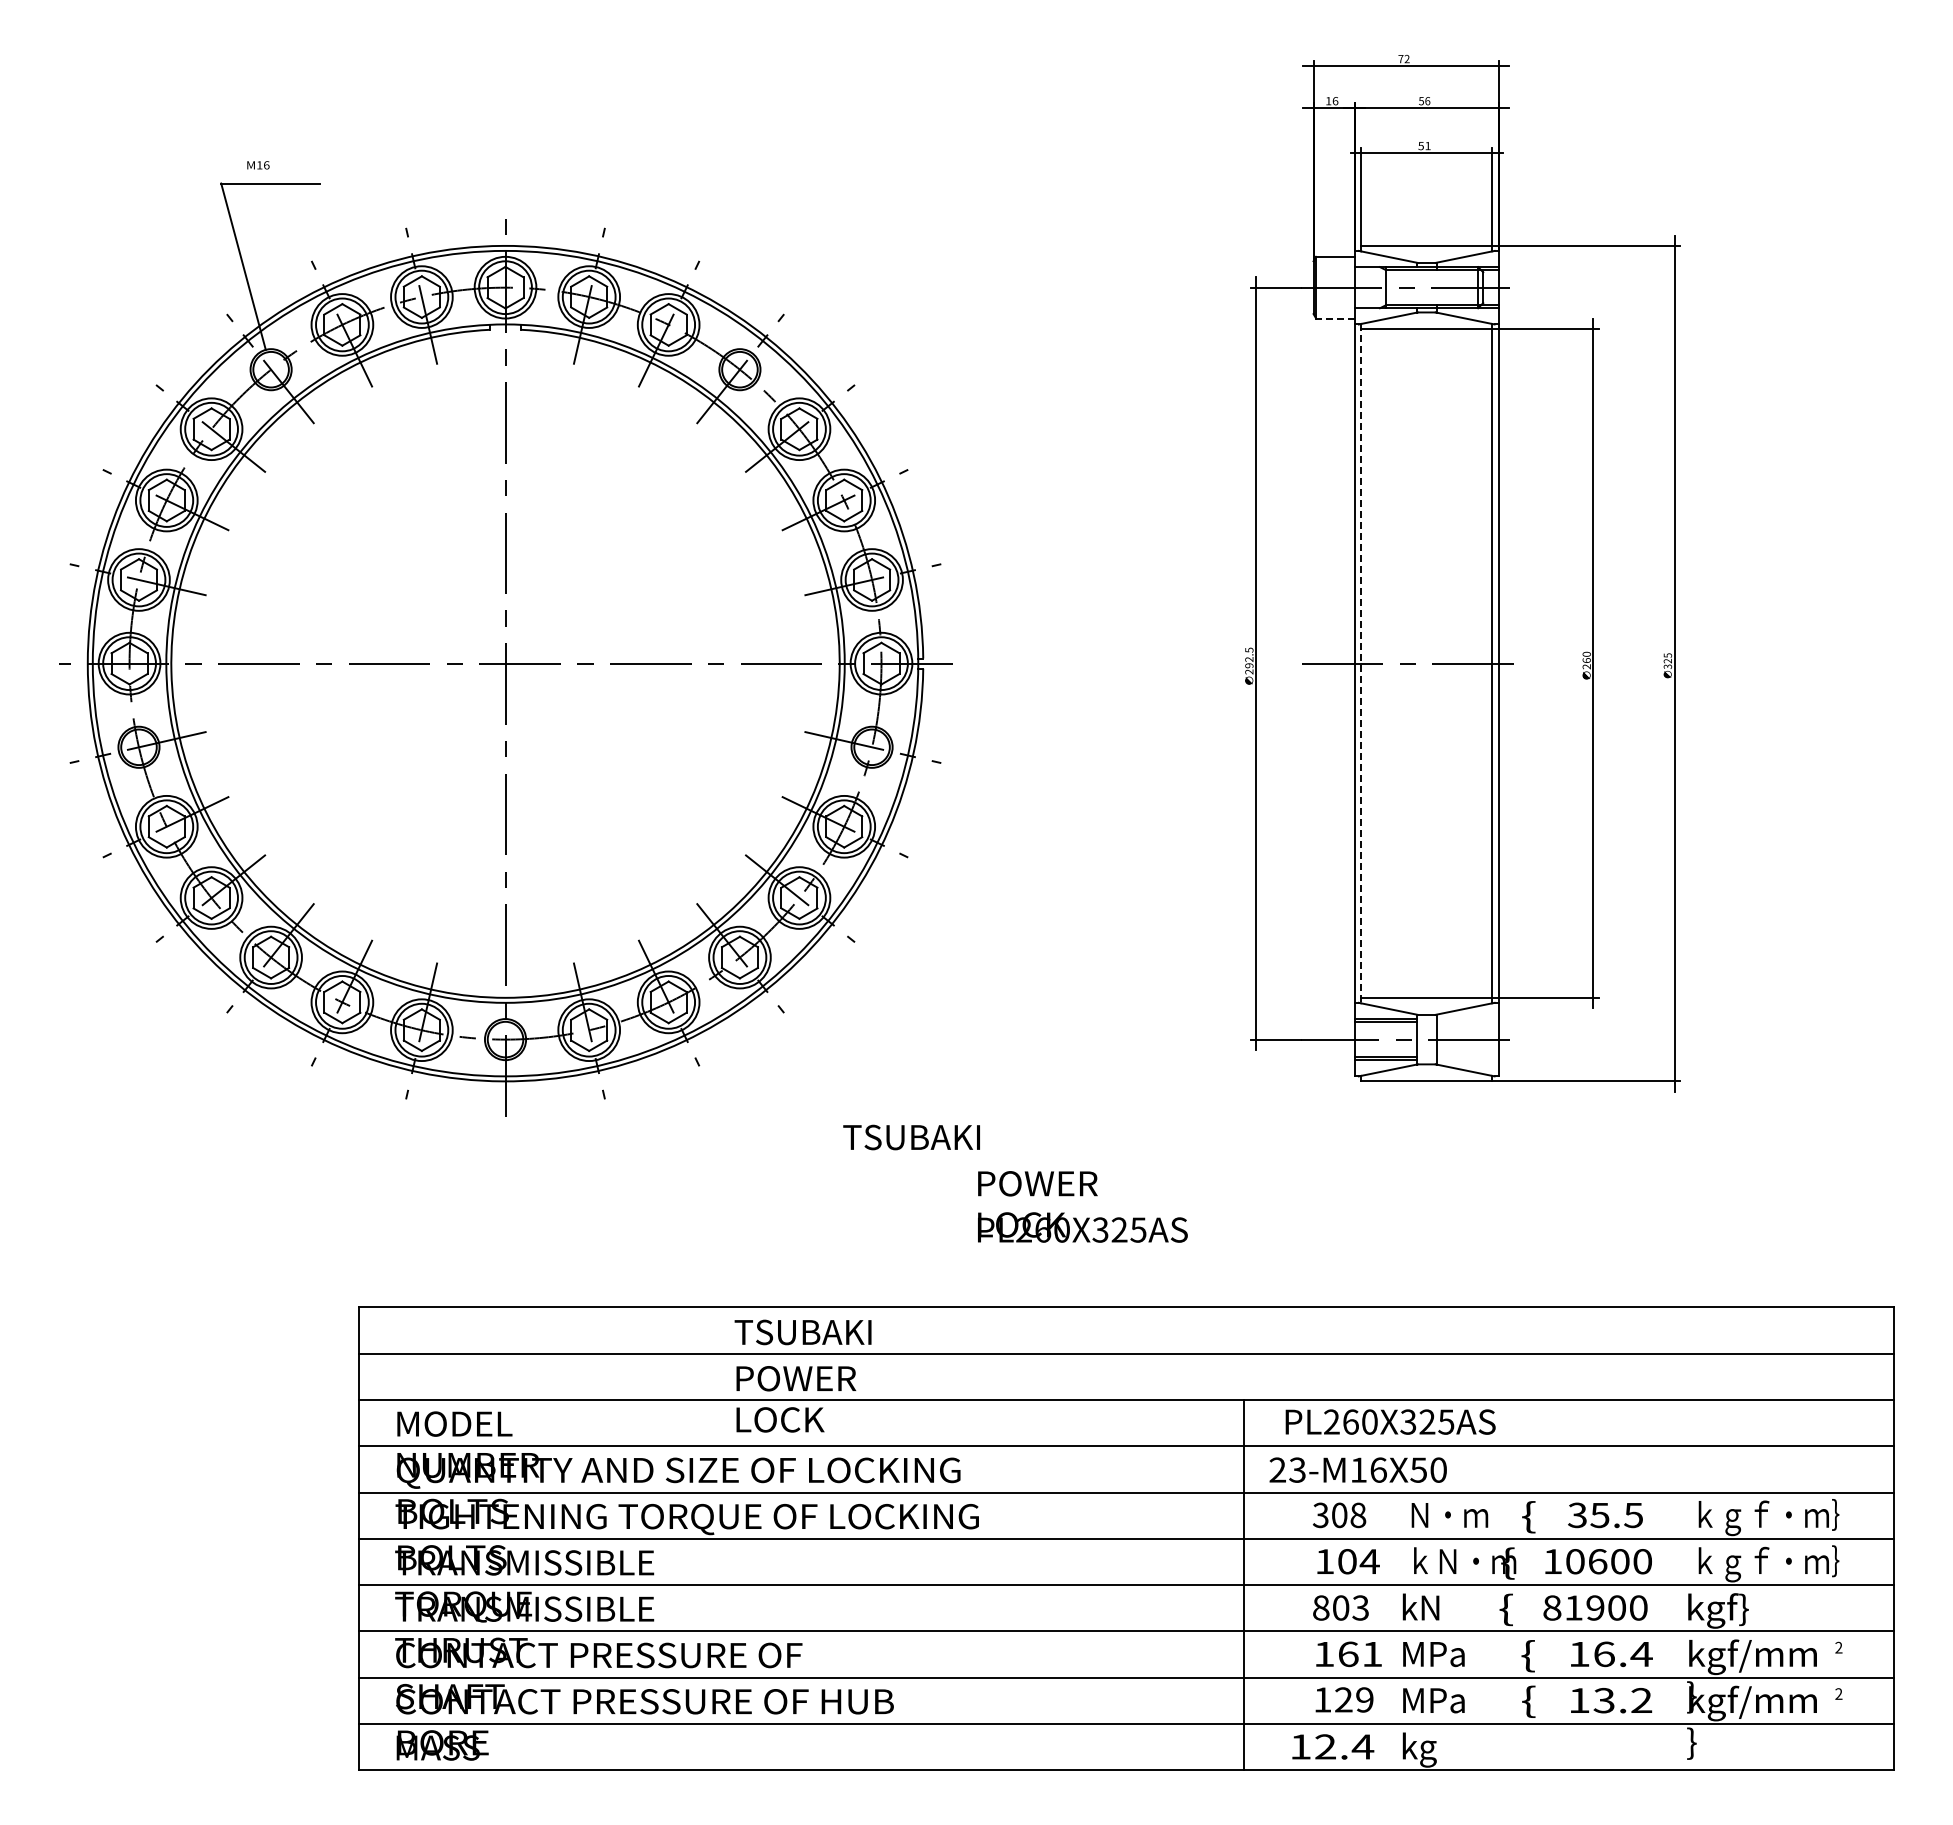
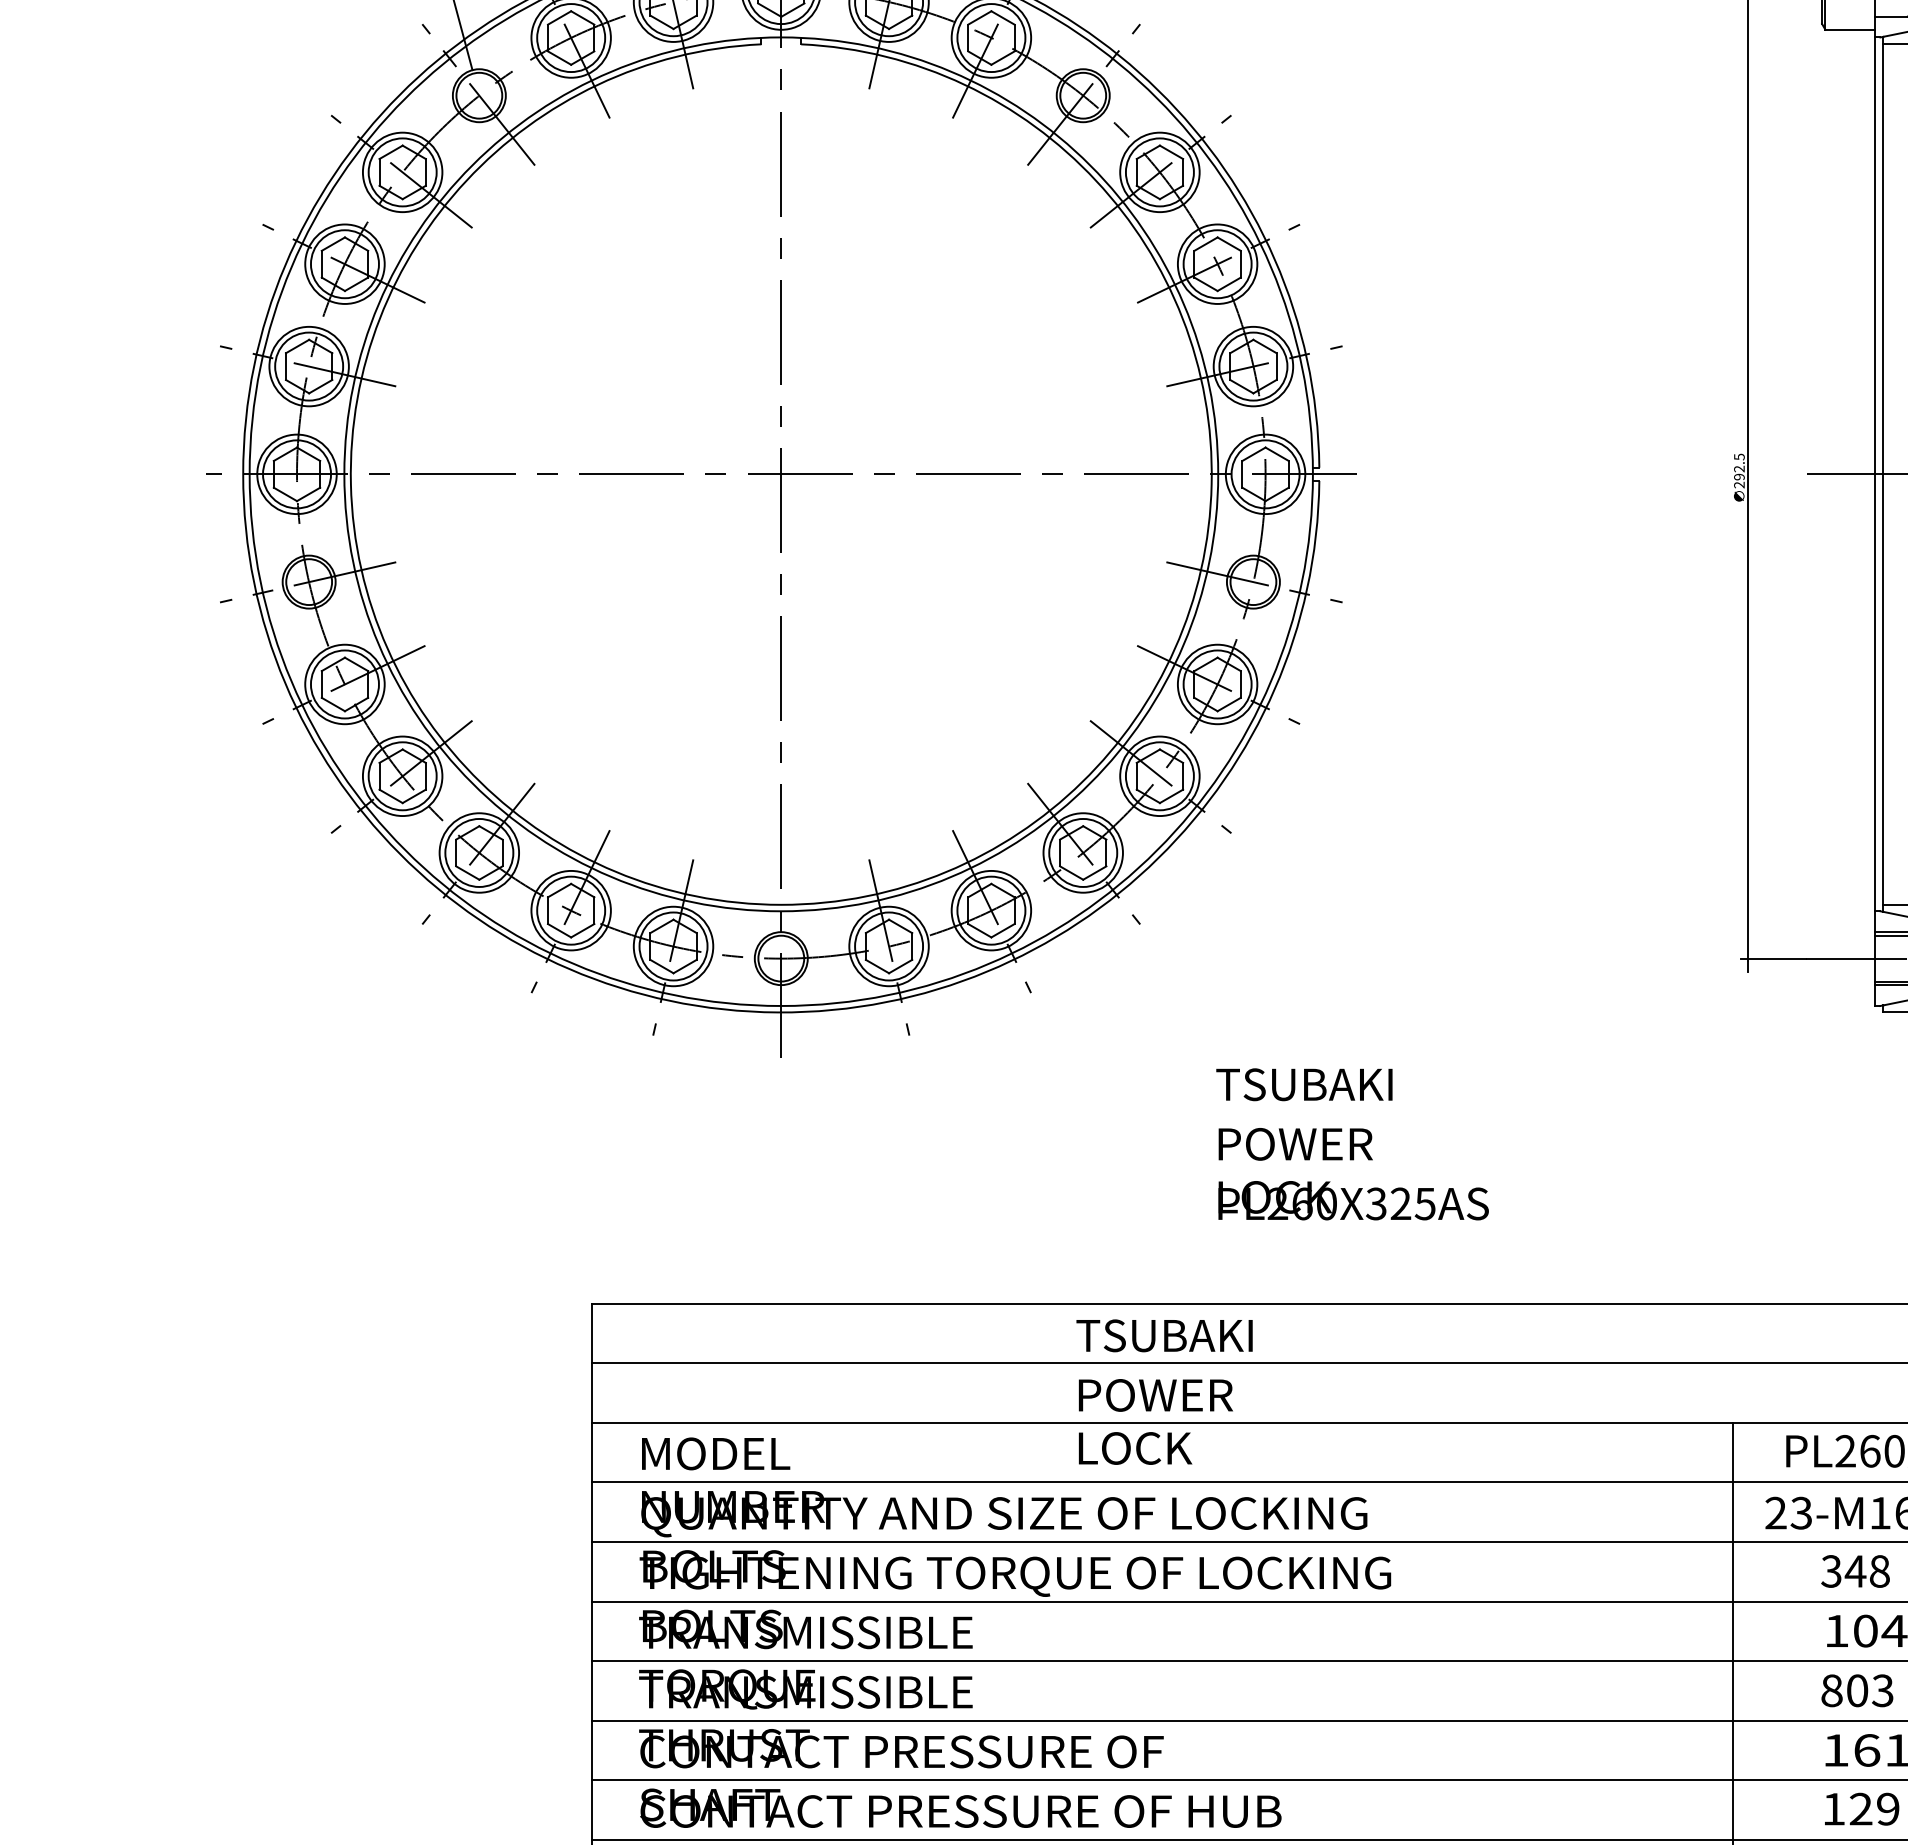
line: (1334, 318) -> (1849, 29), dashed -> solid
line: (1361, 663) -> (1883, 474), dashed -> solid
text: (1082, 1206) -> (1353, 1173), moved
text: (1339, 1515) -> (1855, 1571), 308 -> 348

